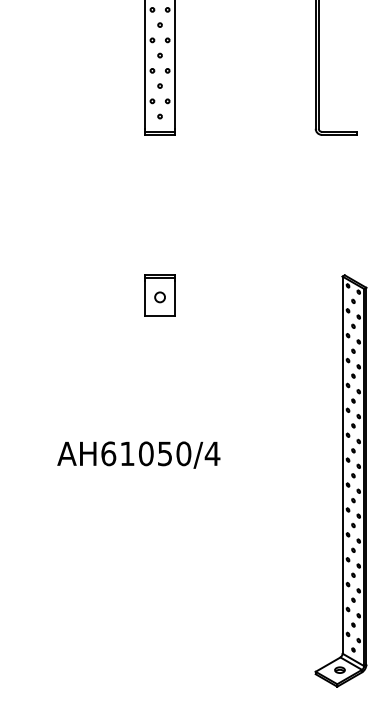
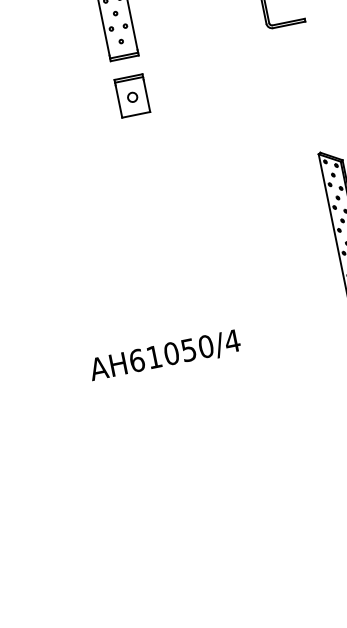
part: (159, 295) -> (131, 95), moved

